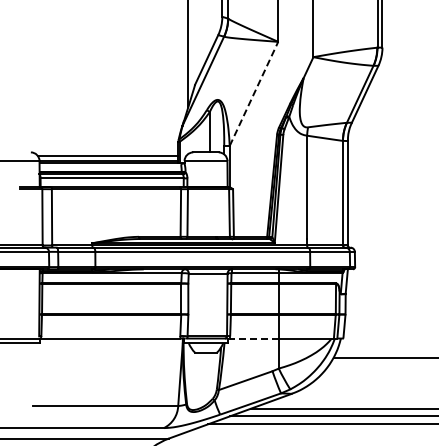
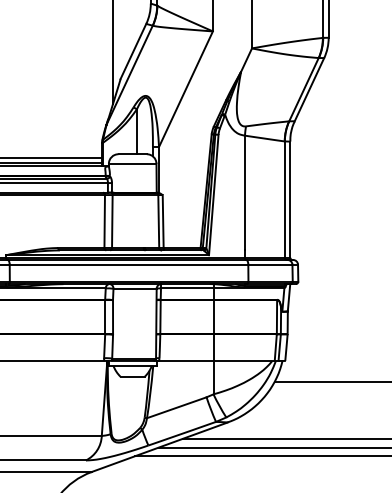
line: (254, 93) -> (186, 88), dashed -> solid
line: (254, 338) -> (186, 360), dashed -> solid

